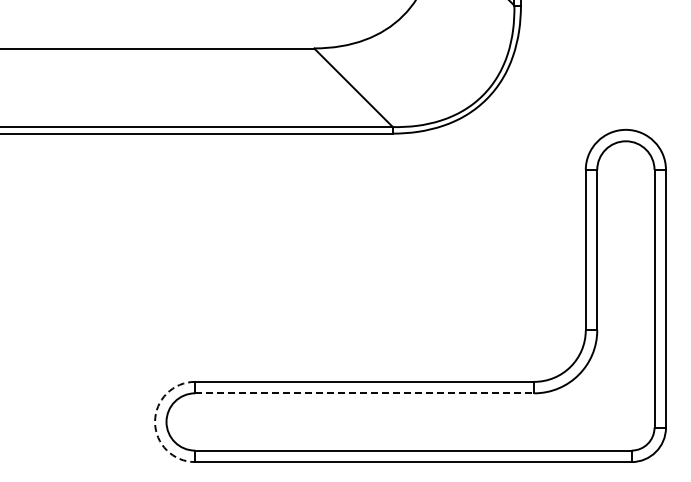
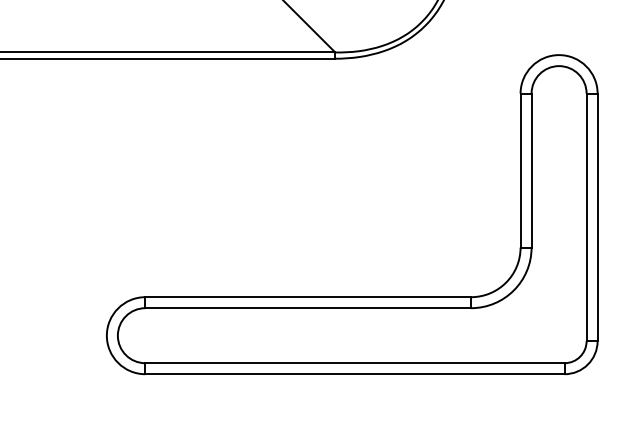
line: (364, 393) -> (308, 308), dashed -> solid
arc: (155, 421) -> (107, 335), dashed -> solid

